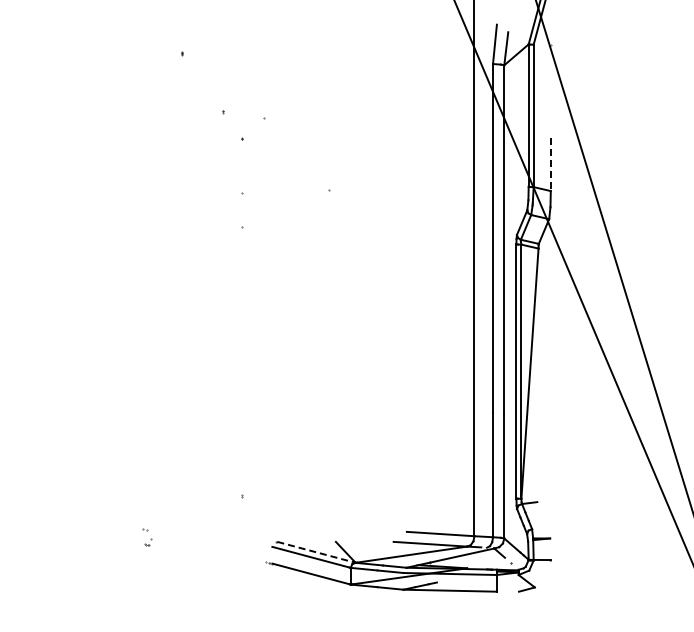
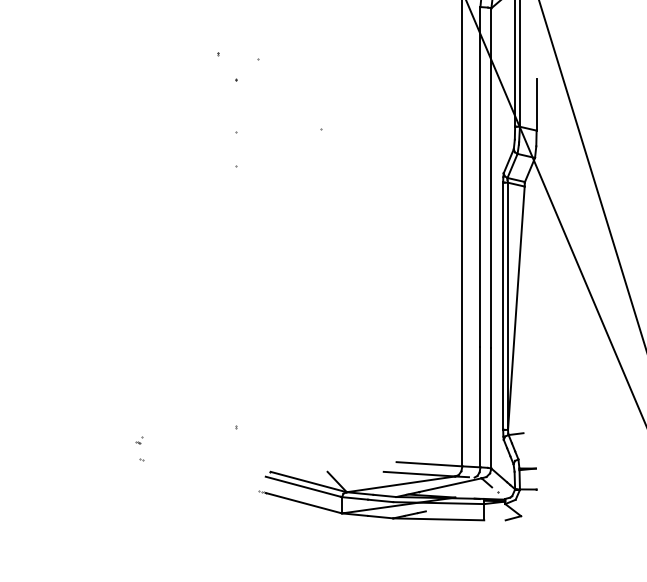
line: (550, 164) -> (536, 104), dashed -> solid
part: (148, 542) -> (139, 440), moved
line: (316, 552) -> (308, 482), dashed -> solid

